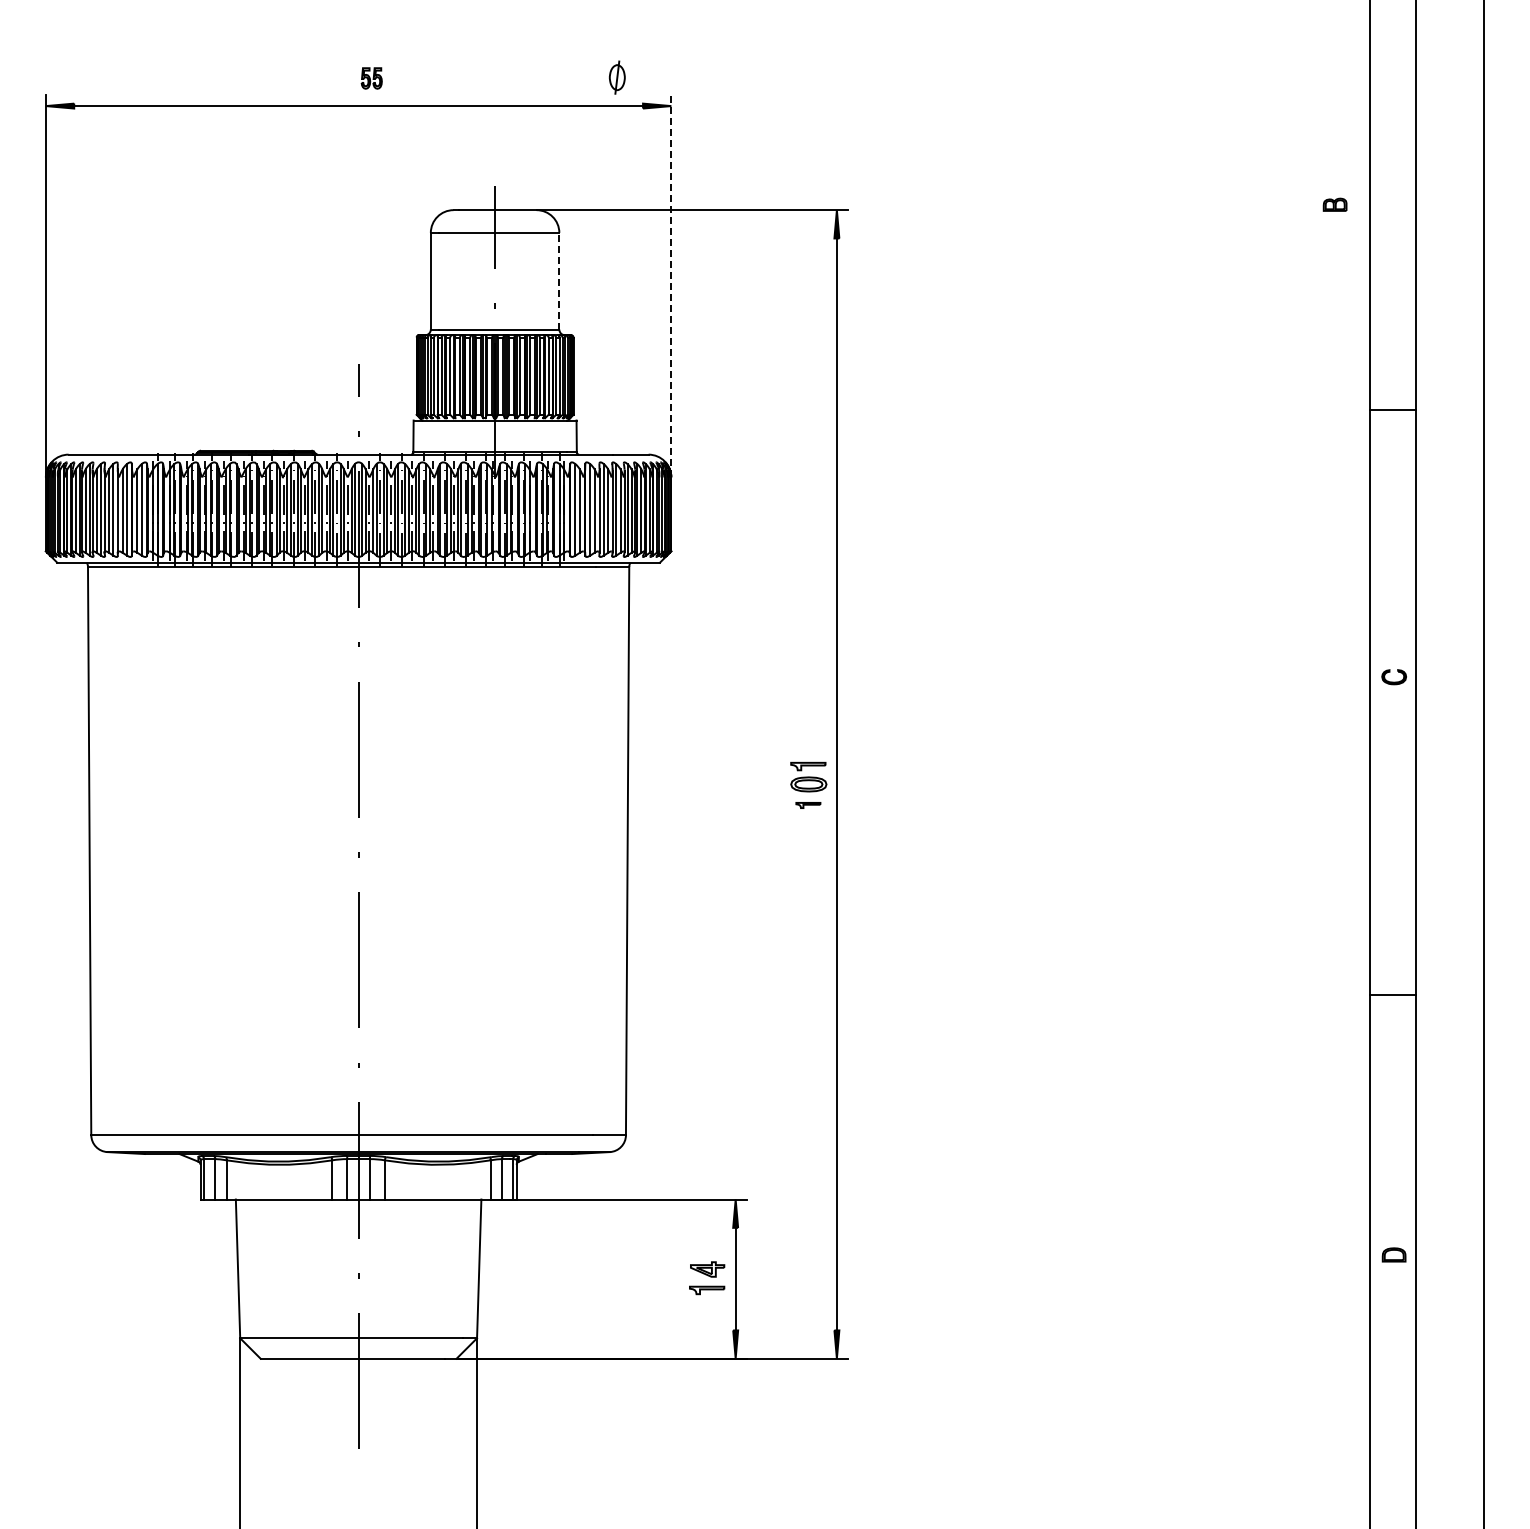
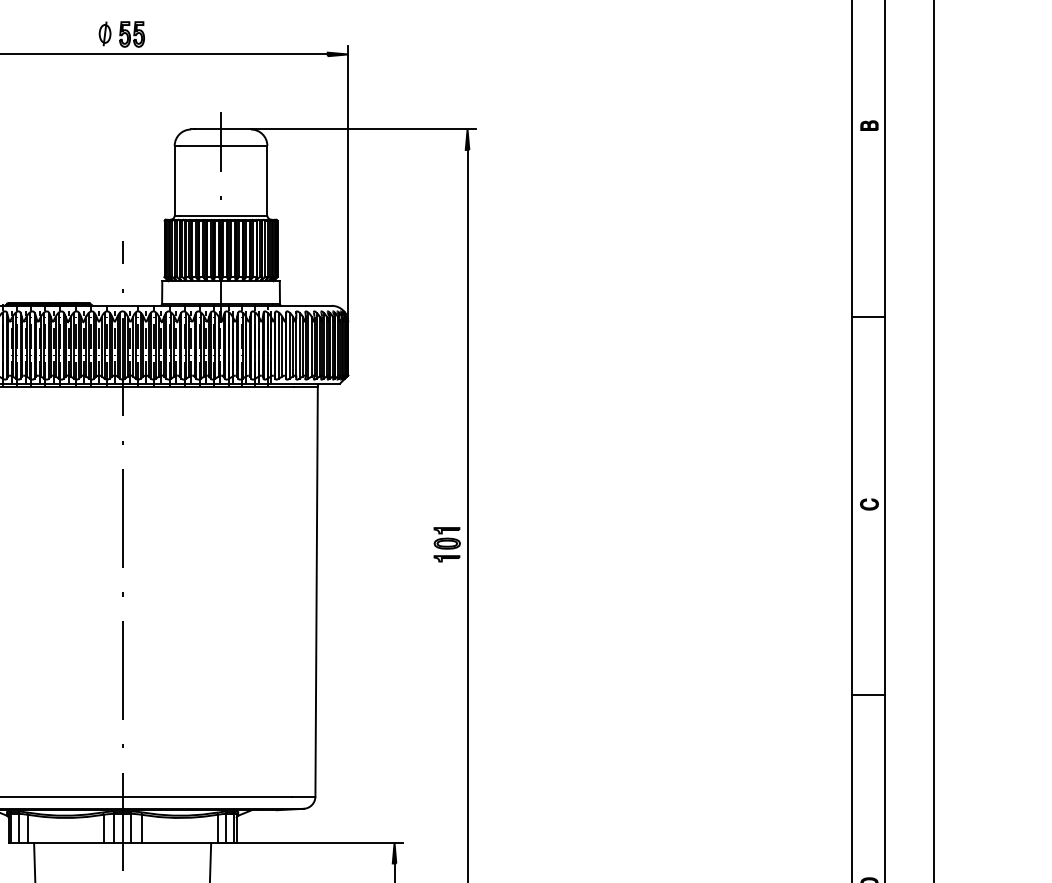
part: (616, 77) -> (104, 33), moved
part: (371, 78) -> (131, 34), size x1.67
part: (1334, 204) -> (868, 125), moved
line: (559, 280) -> (267, 180), dashed -> solid
line: (671, 285) -> (348, 183), dashed -> solid
line: (1392, 409) -> (868, 316), moved
part: (1393, 677) -> (868, 504), moved
part: (808, 805) -> (447, 558), size x1.43

